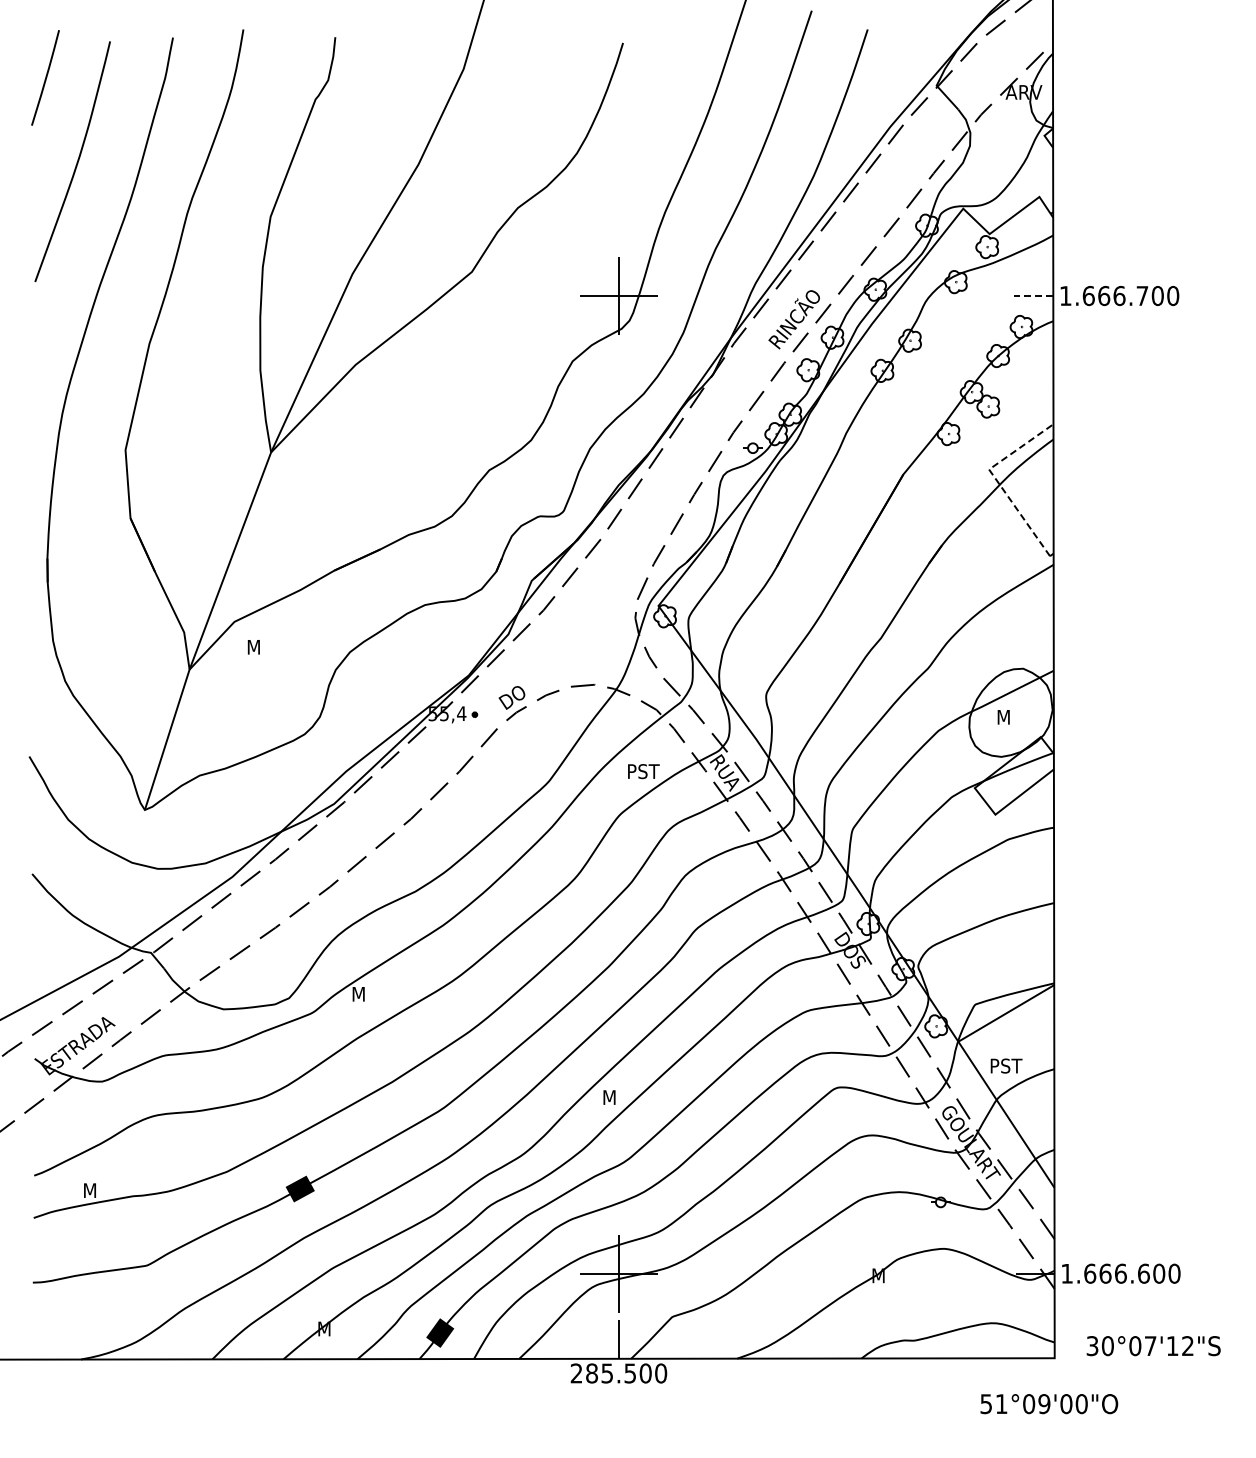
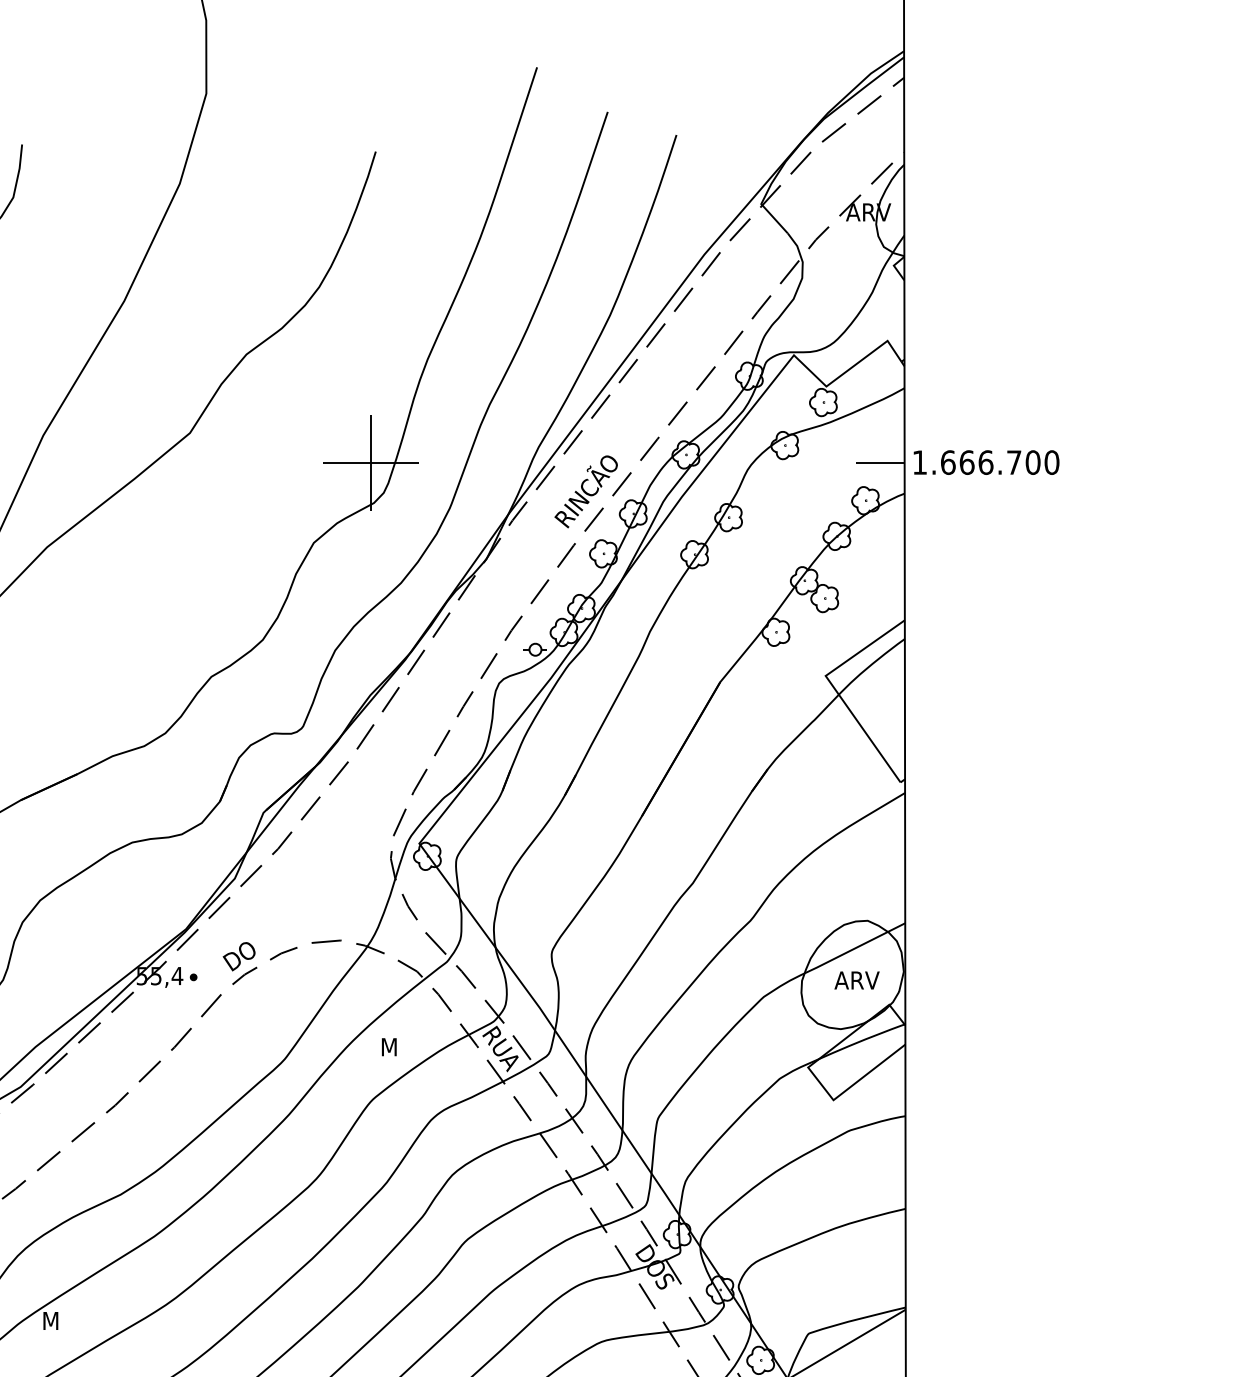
line: (1033, 296) -> (880, 463), dashed -> solid
line: (996, 480) -> (834, 689), dashed -> solid
text: (1014, 717) -> (856, 980), M -> ARV
text: (644, 771) -> (402, 1047), PST -> M

